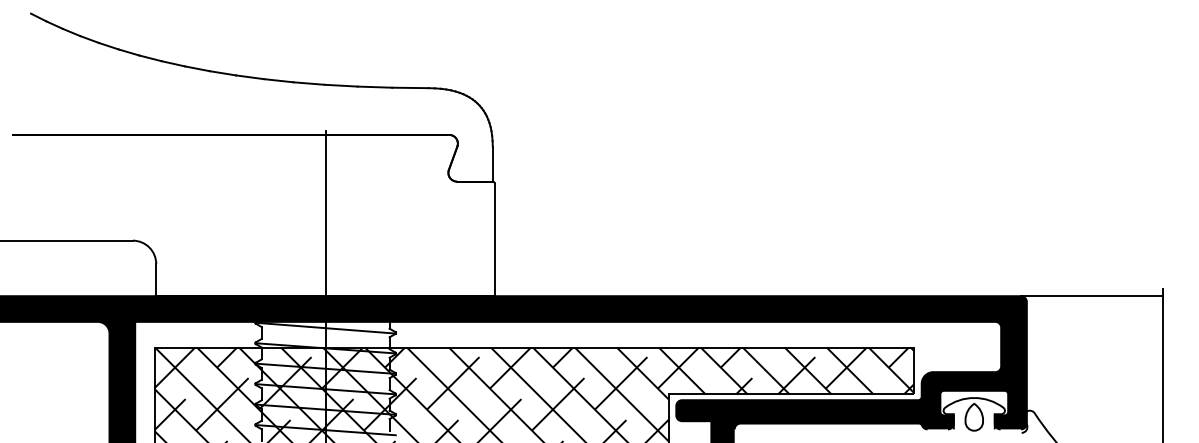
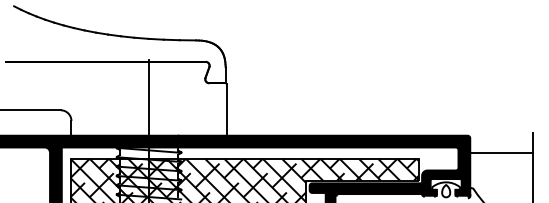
line: (1090, 295) -> (499, 152), moved

